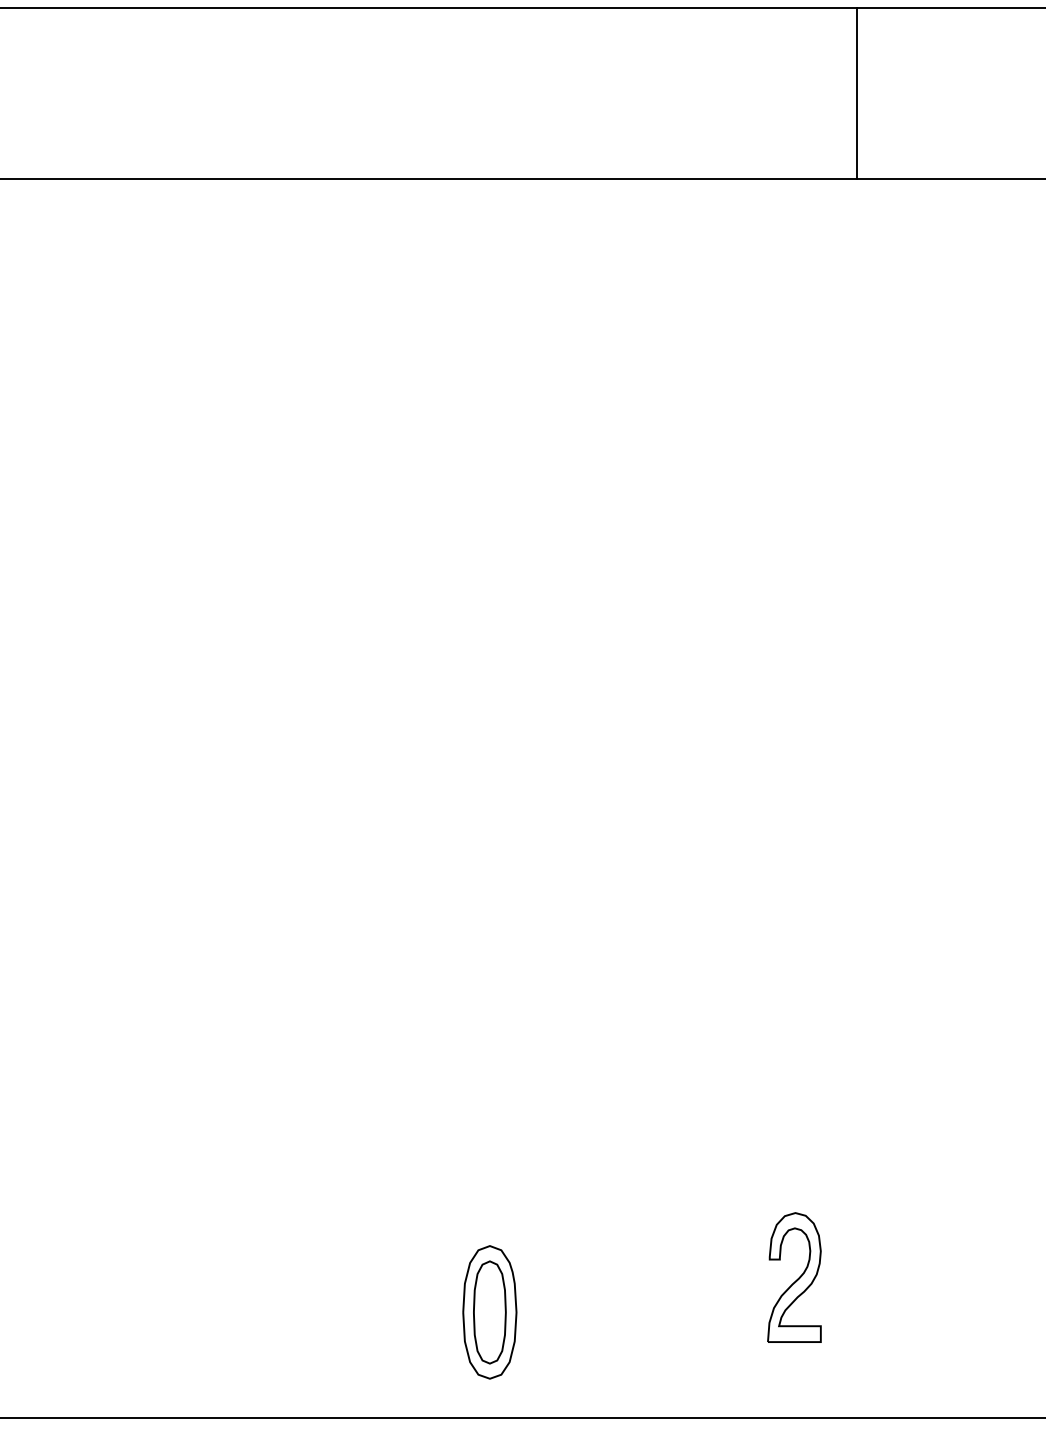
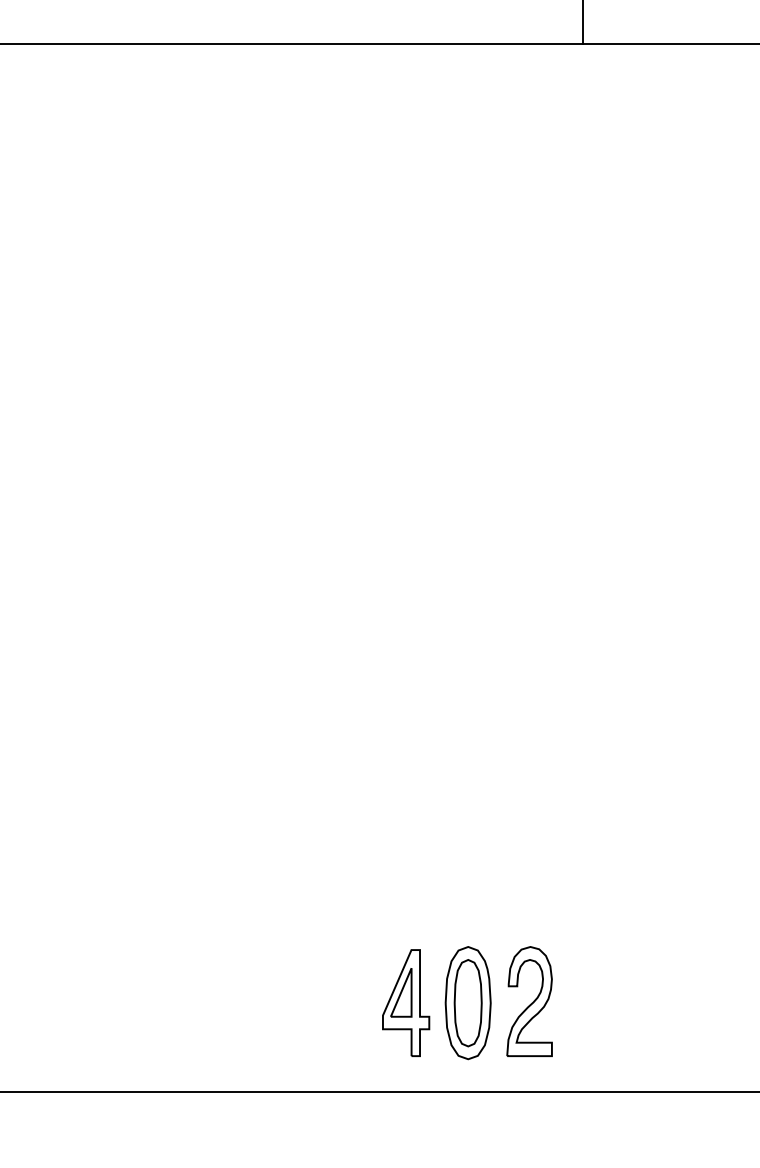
part: (794, 1277) -> (529, 1001), moved
part: (648, 1311) -> (406, 1002), added
part: (489, 1312) -> (467, 1003), moved

